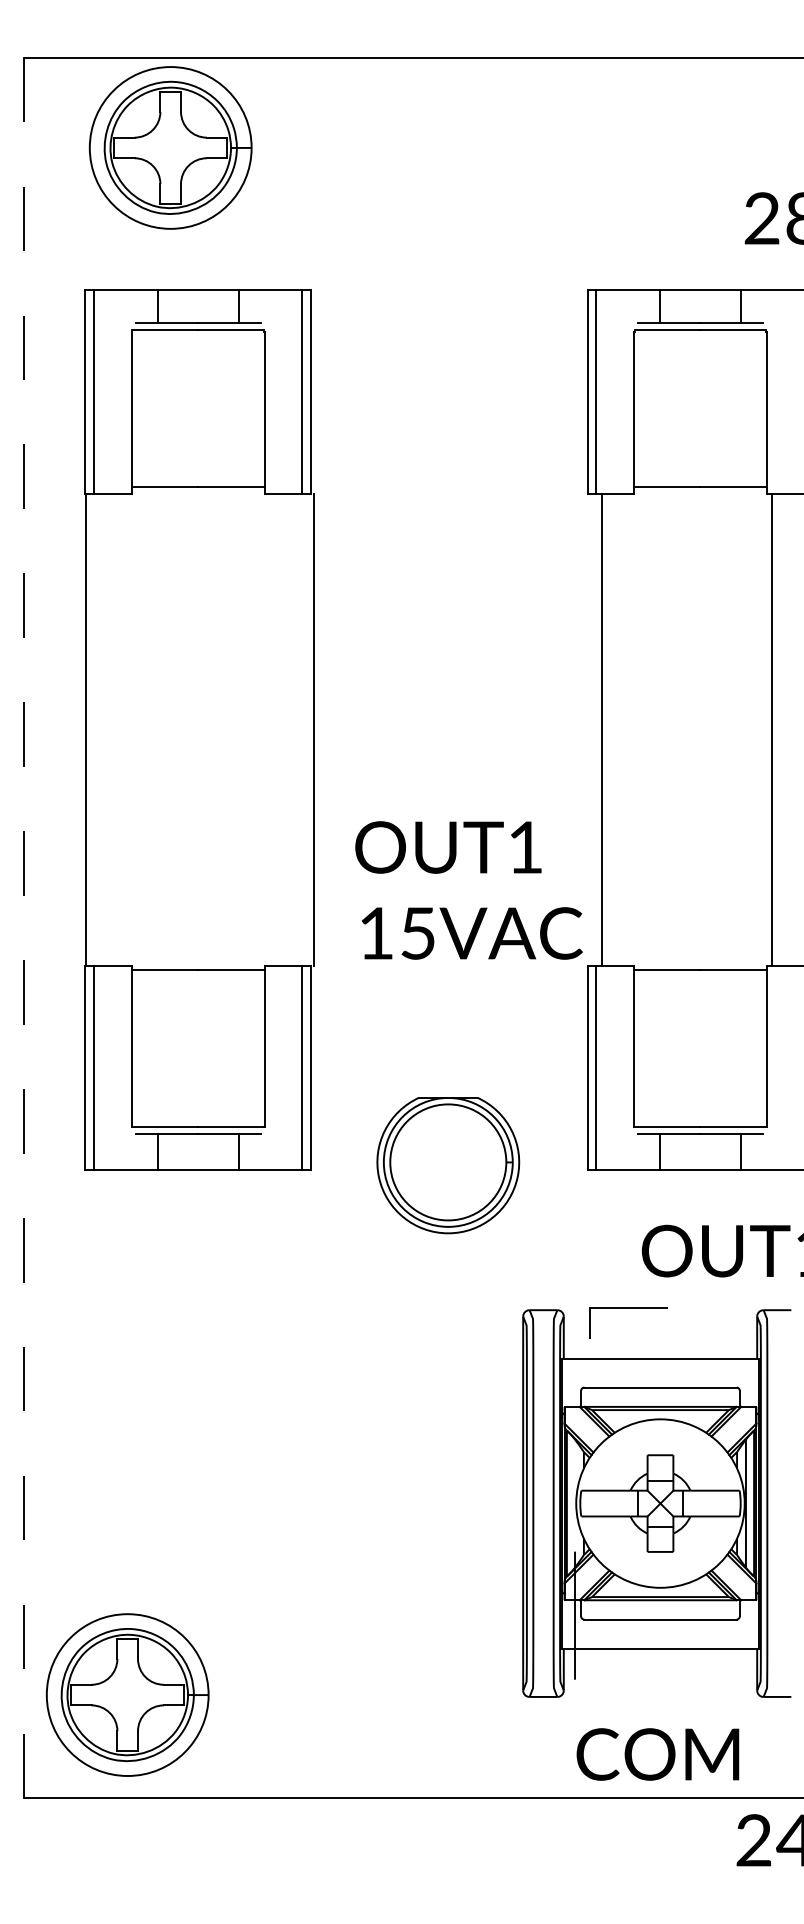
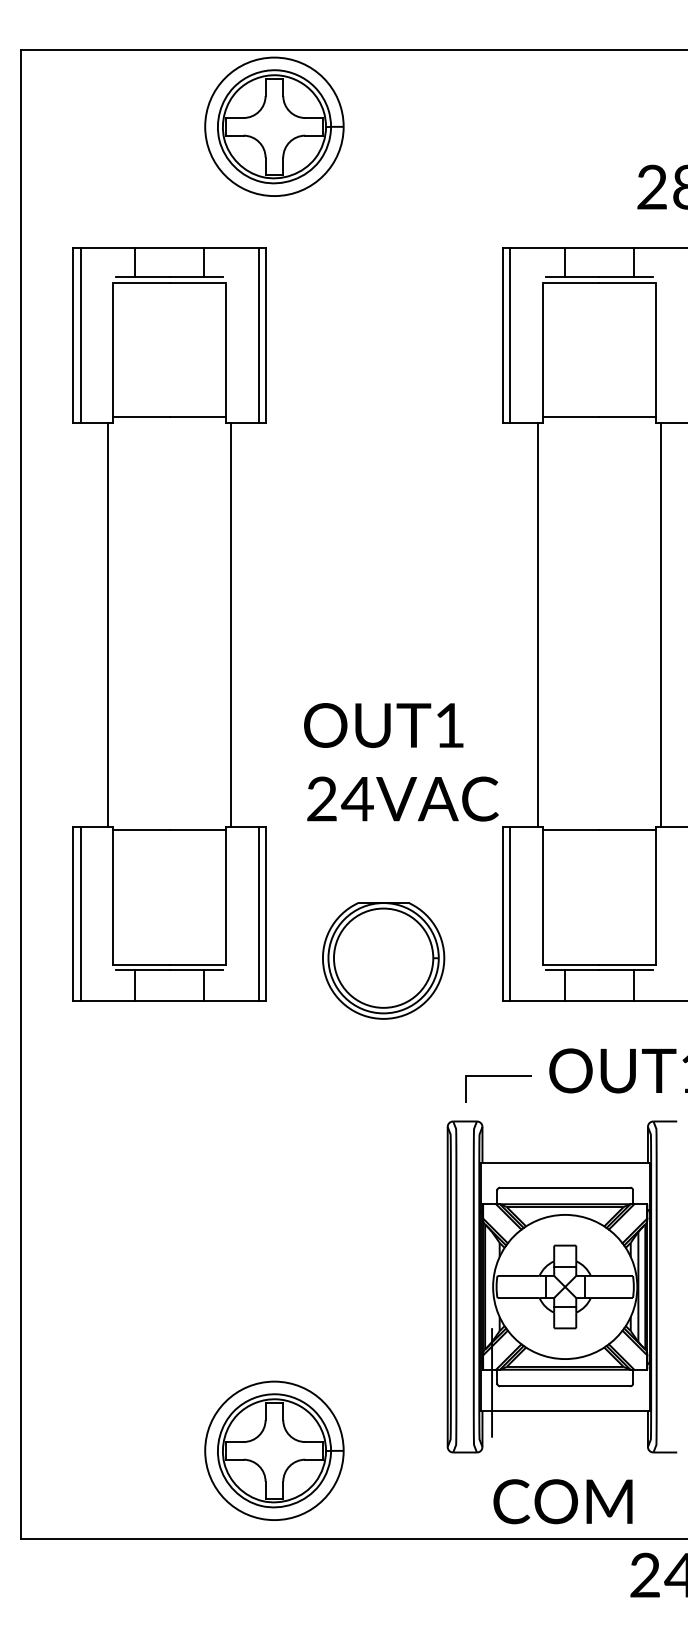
part: (170, 147) -> (274, 126), moved
line: (85, 729) -> (108, 624), moved
line: (313, 729) -> (230, 624), moved
line: (601, 729) -> (537, 624), moved
line: (24, 927) -> (20, 793), dashed -> solid
text: (398, 933) -> (341, 799), 15VAC -> 24VAC
part: (448, 1165) -> (383, 960), moved
line: (628, 1308) -> (498, 1076), moved
part: (127, 1694) -> (274, 1450), moved

